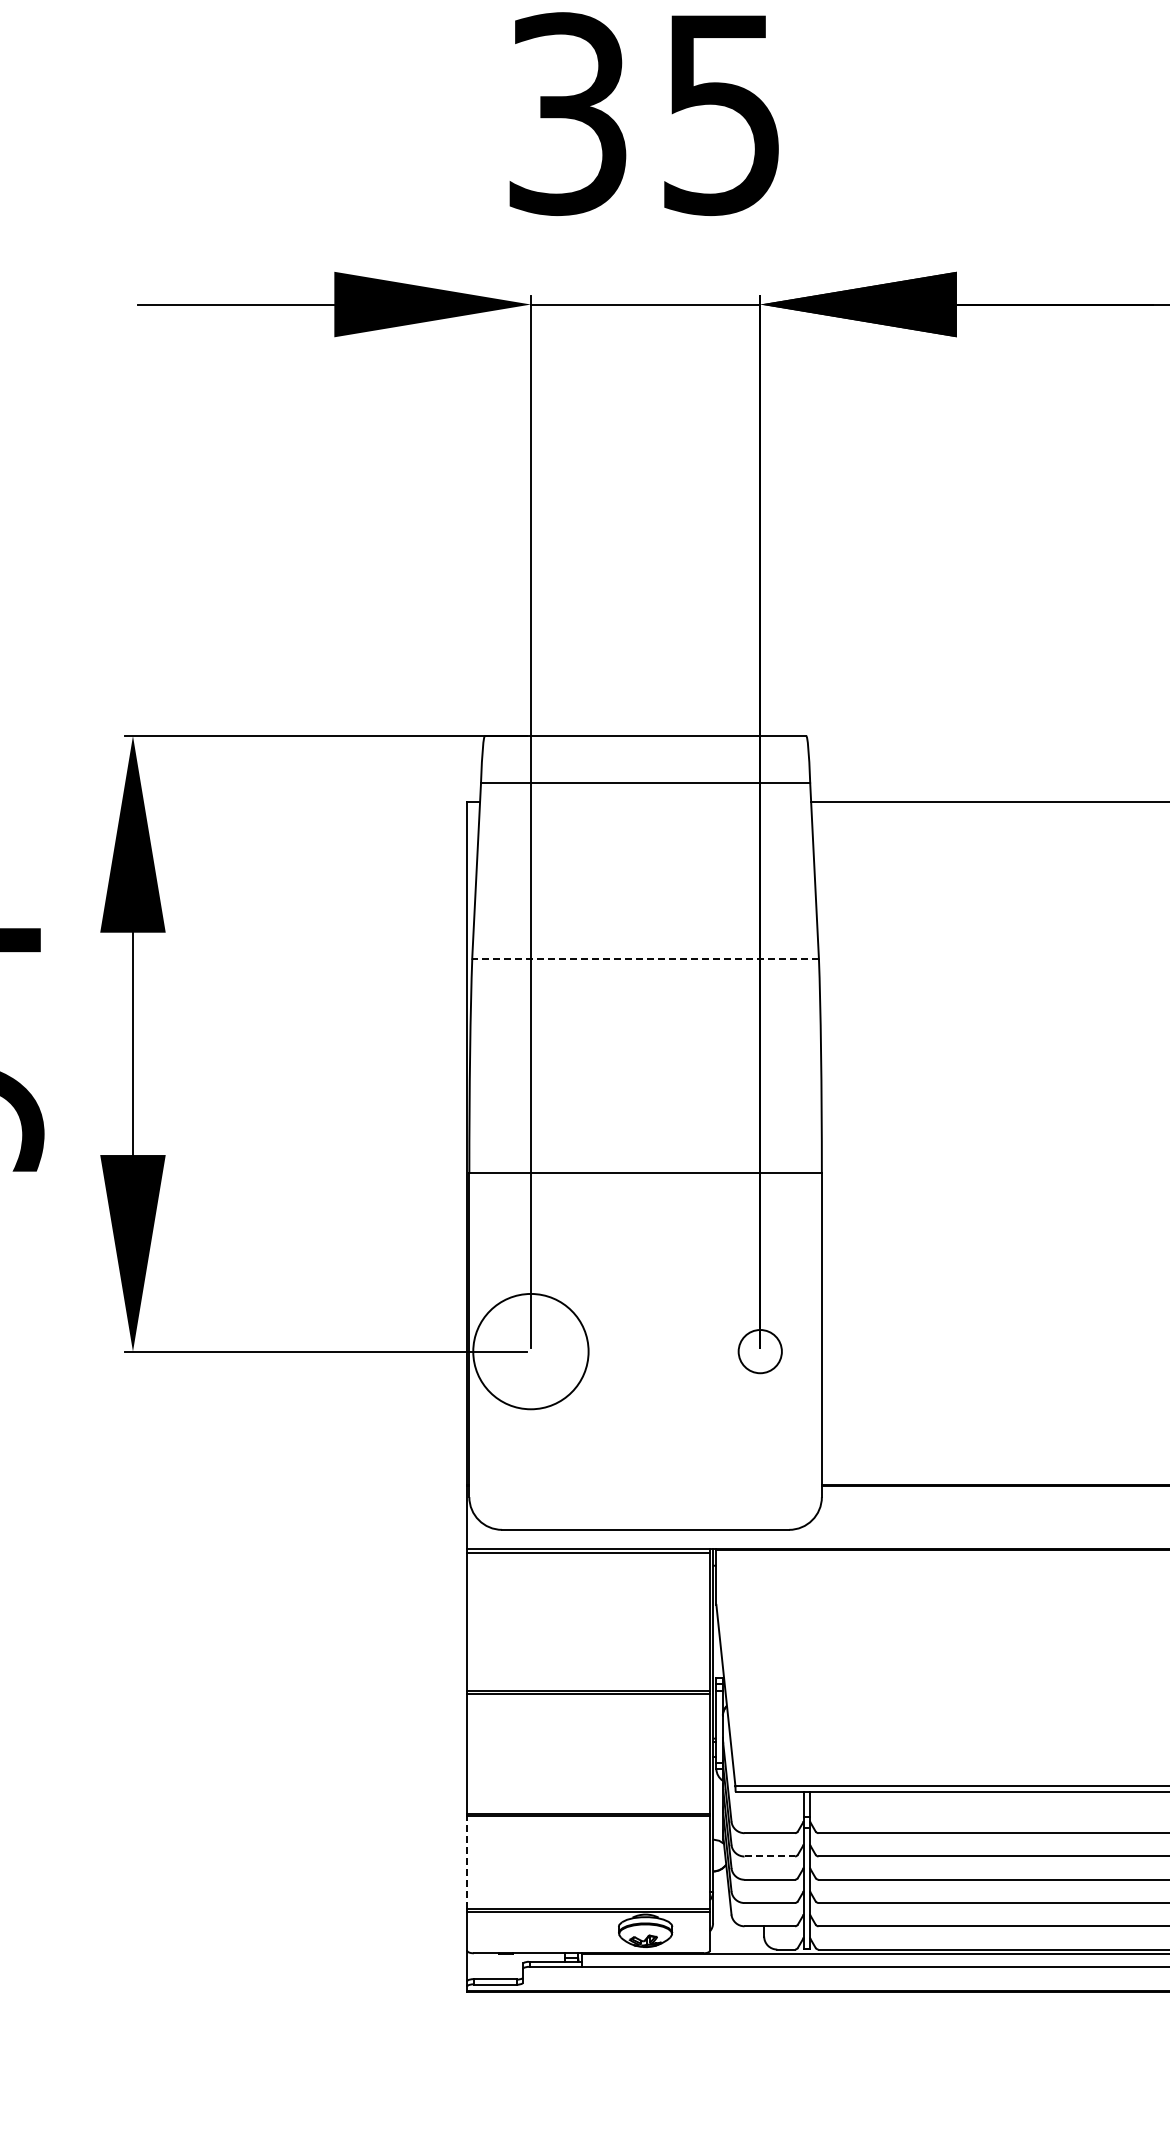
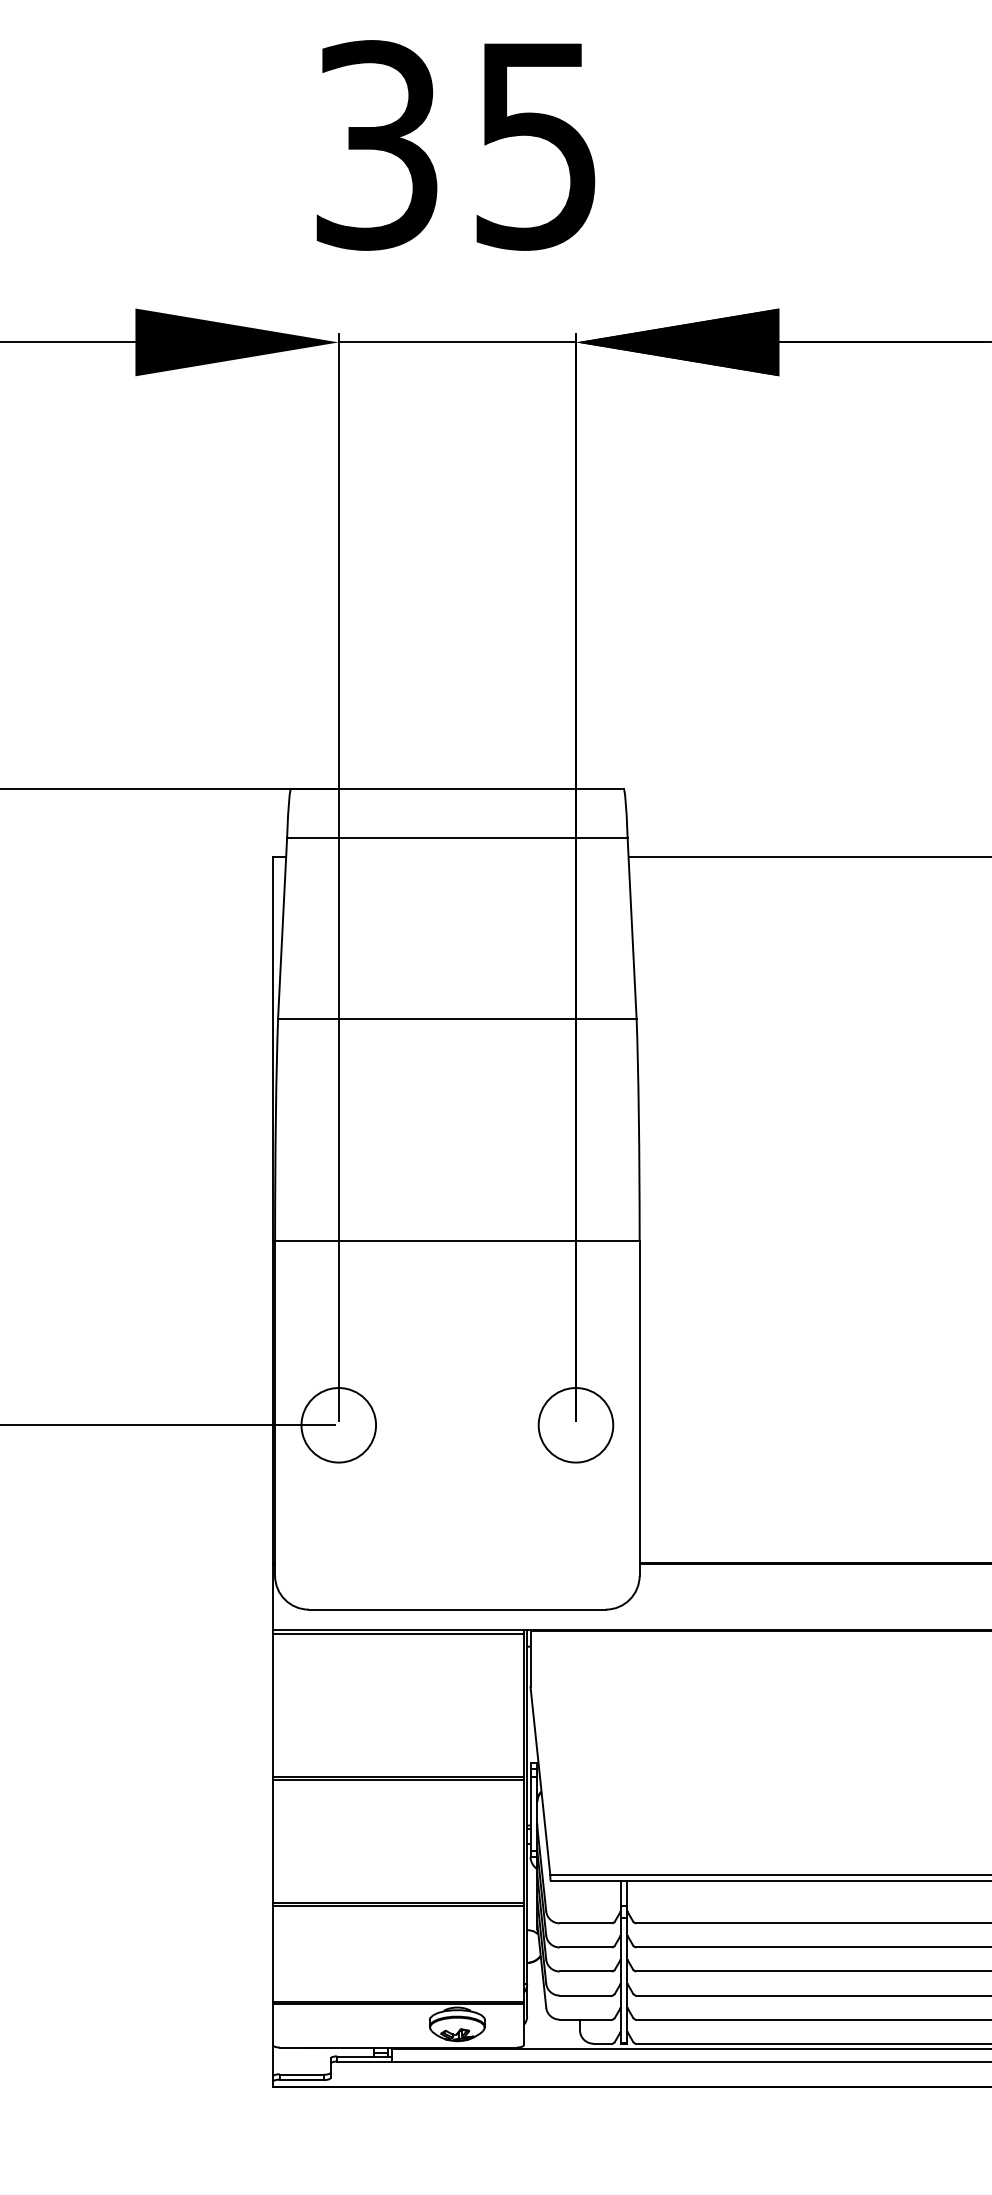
line: (645, 958) -> (457, 1018), dashed -> solid
circle: (530, 1351) -> (338, 1425), size x0.62
circle: (760, 1351) -> (576, 1425), size x1.67
line: (770, 1856) -> (586, 1947), dashed -> solid
line: (467, 1862) -> (273, 1953), dashed -> solid

